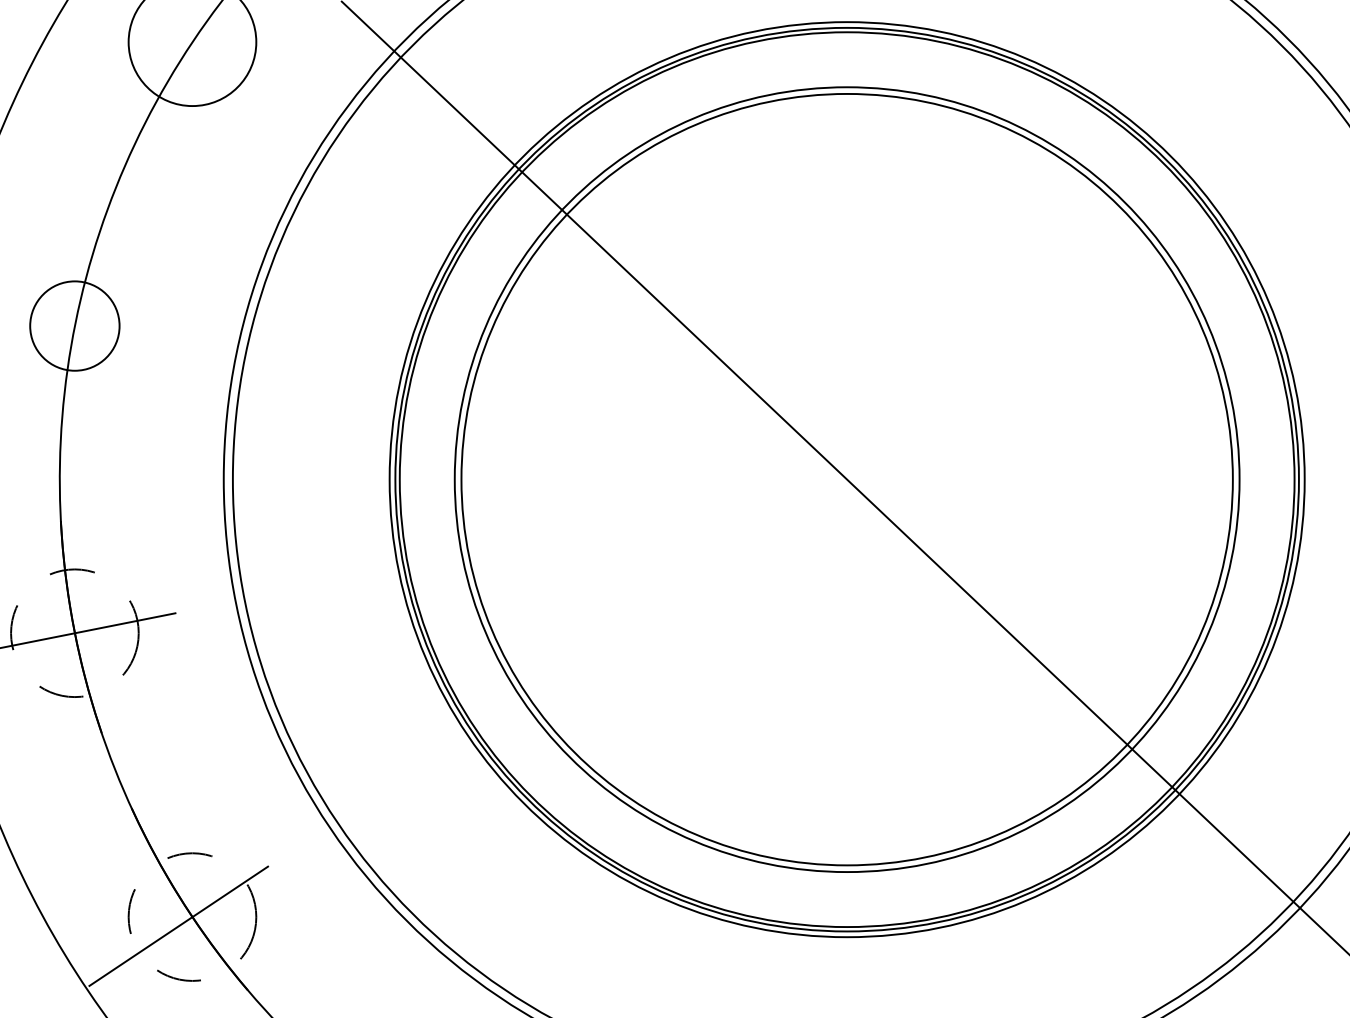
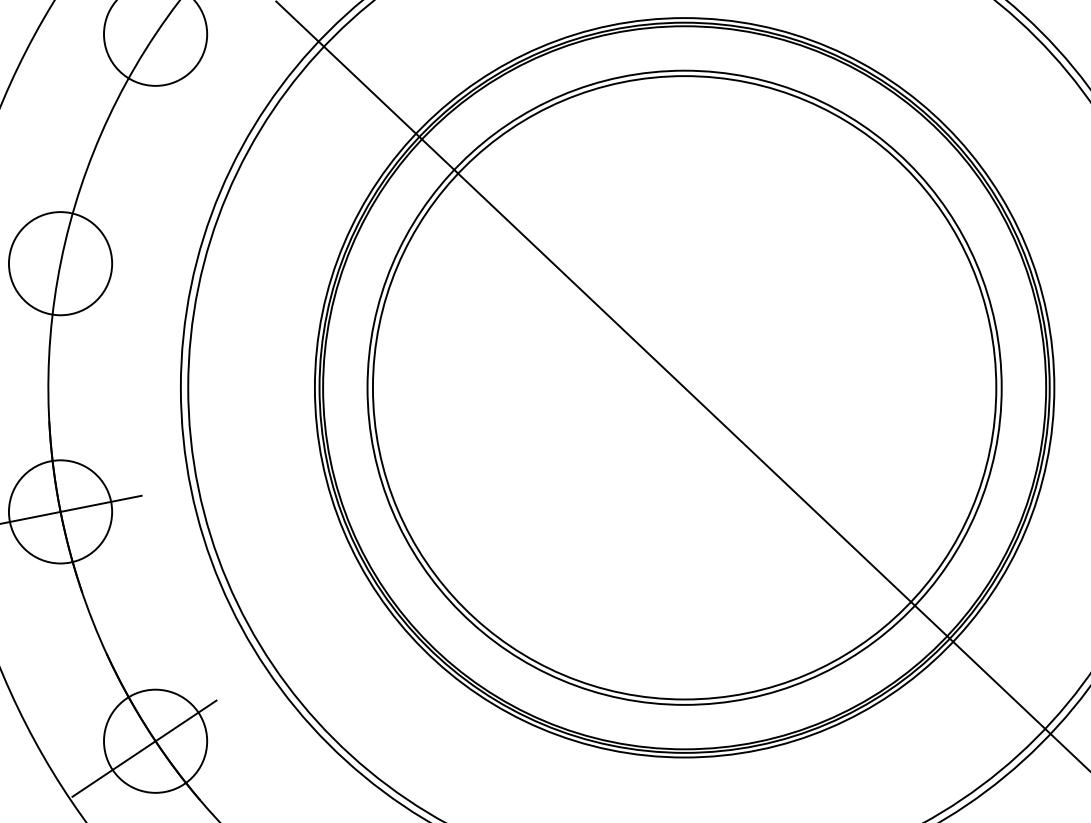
circle: (74, 325) -> (60, 263), size x1.43
circle: (74, 632) -> (60, 511), dashed -> solid
circle: (192, 916) -> (155, 740), dashed -> solid

